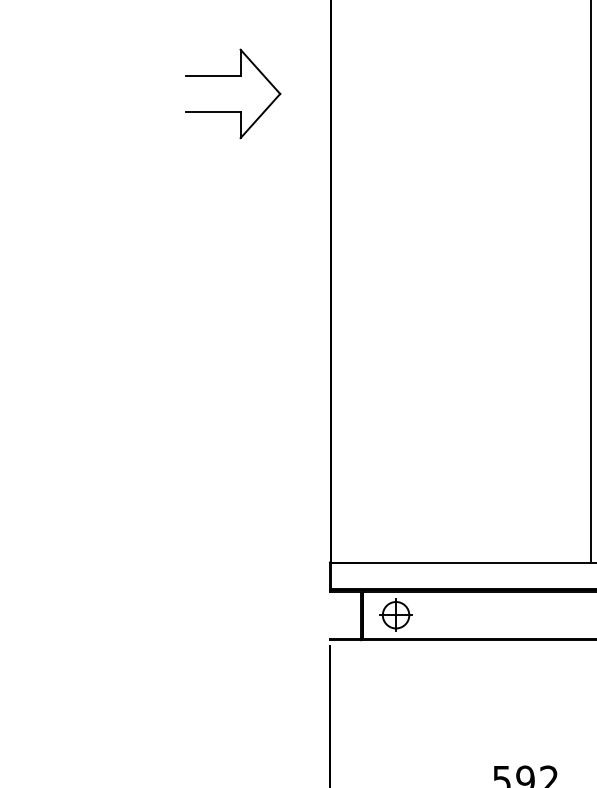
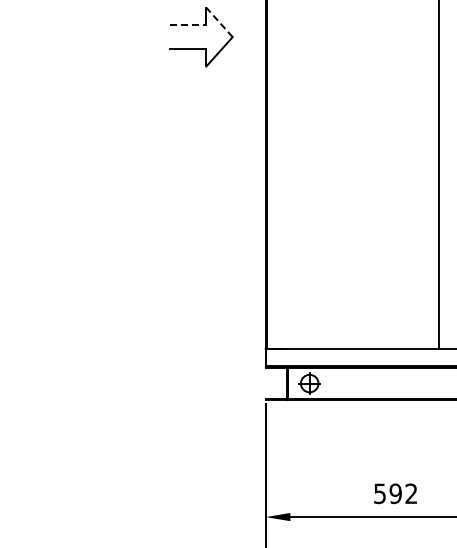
line: (260, 71) -> (219, 22), solid -> dashed
line: (213, 76) -> (188, 25), solid -> dashed

